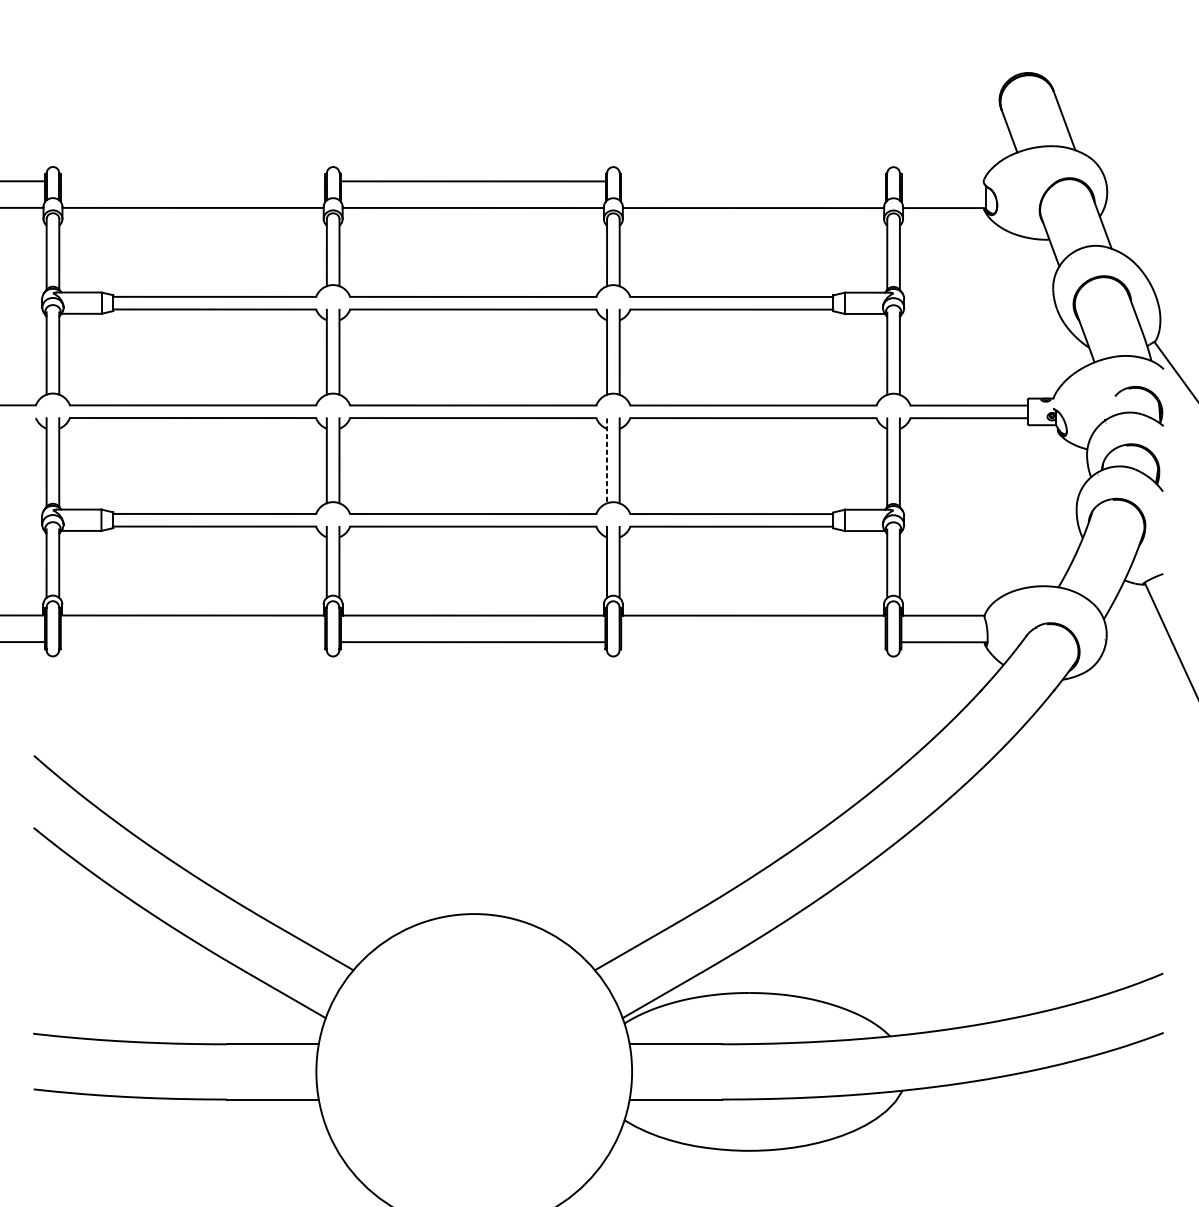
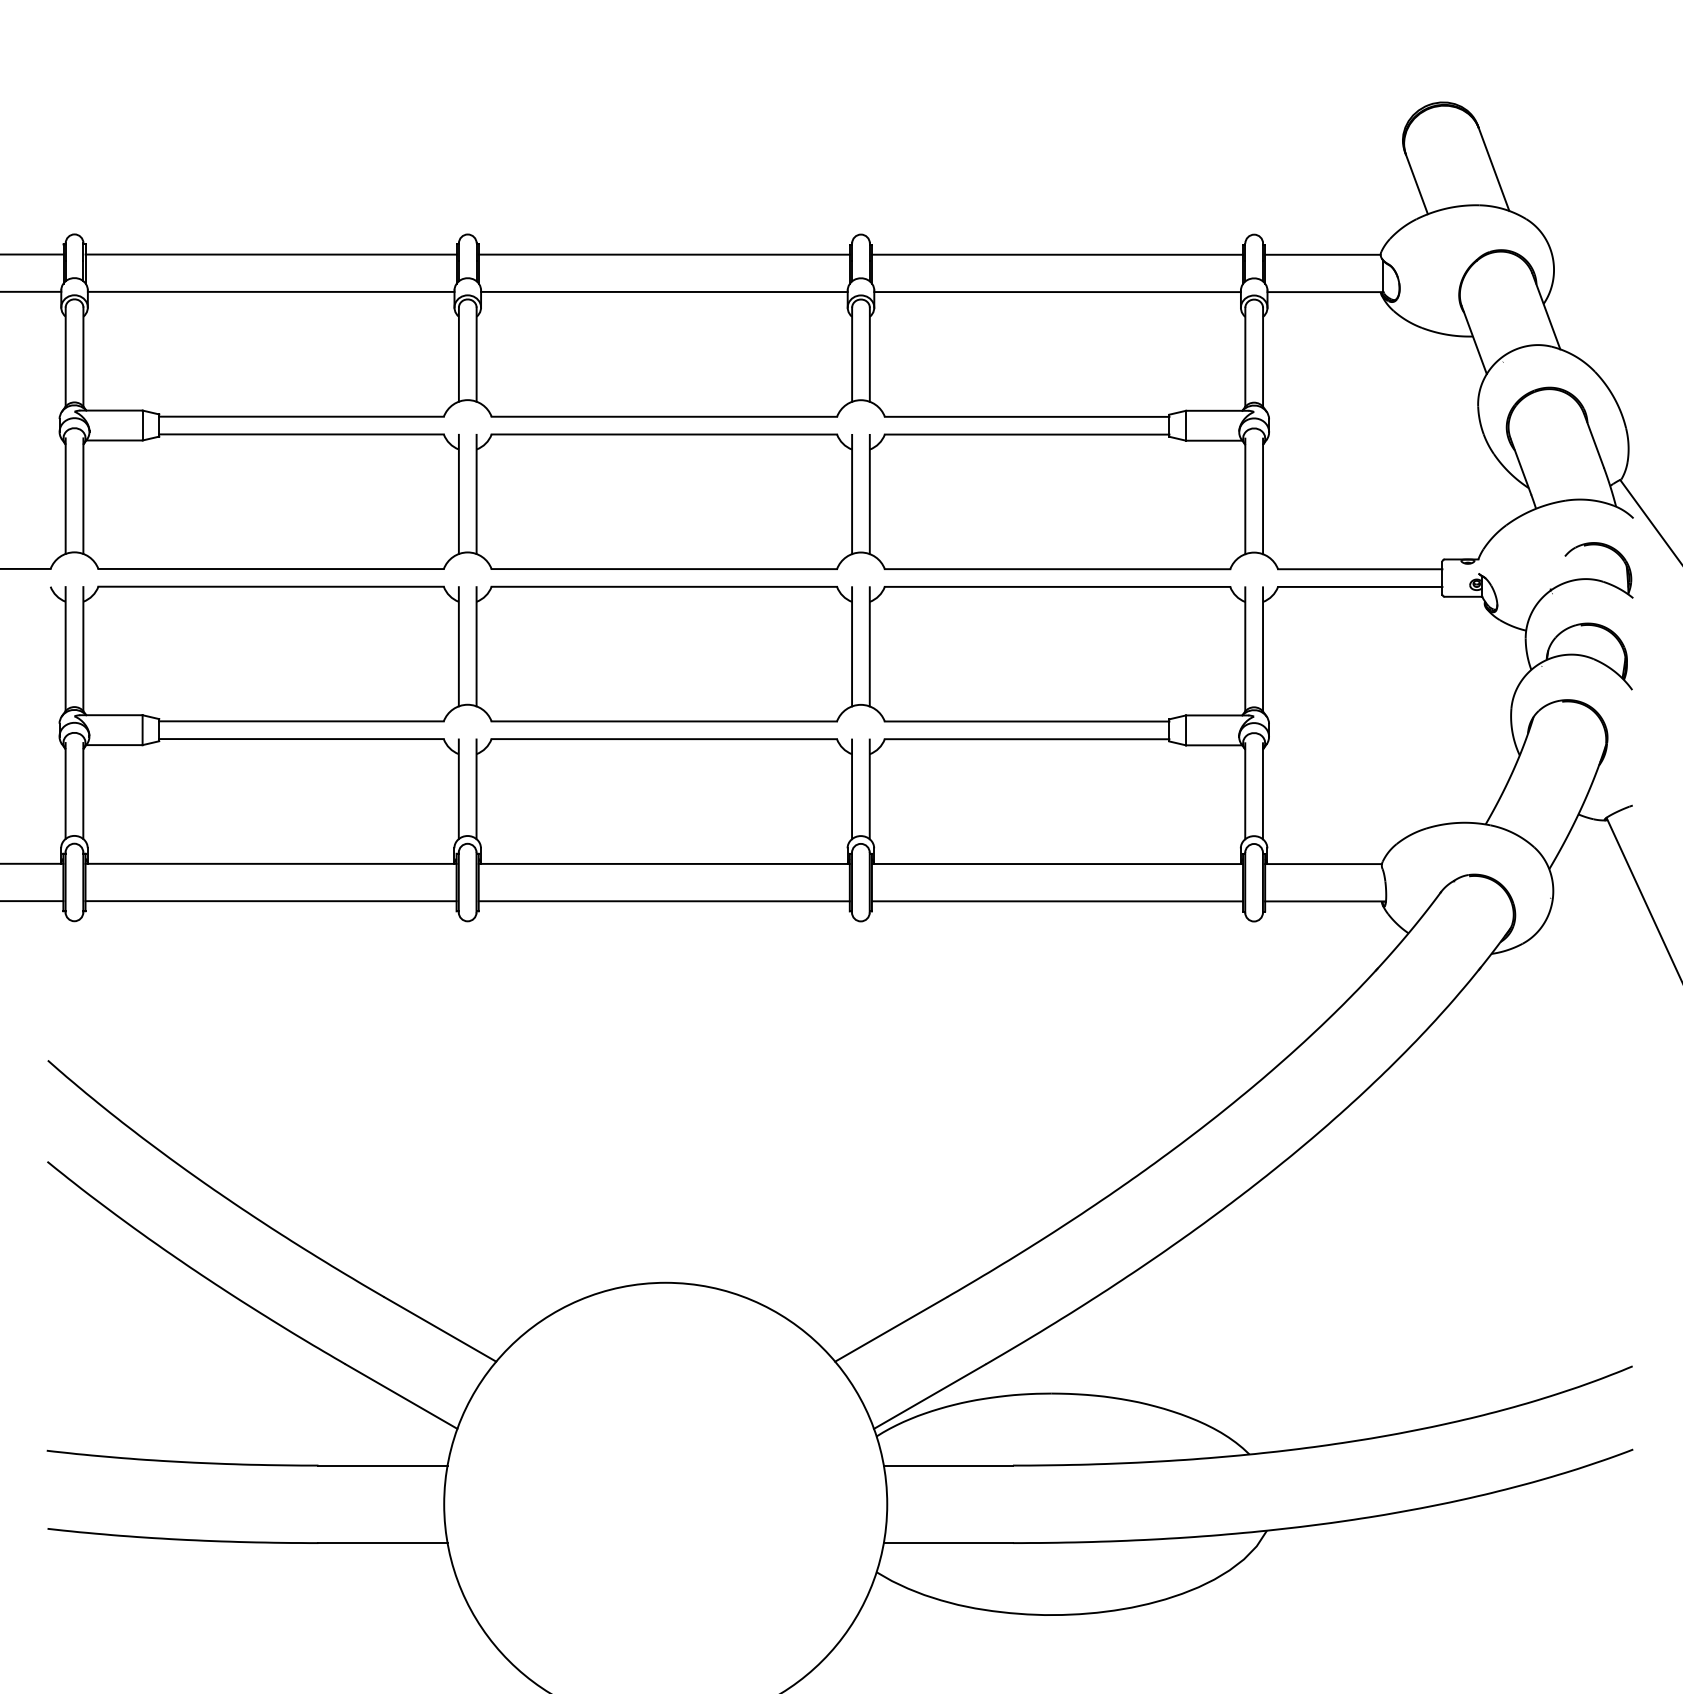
line: (192, 181) -> (270, 254), added
line: (753, 181) -> (1057, 254), added
line: (942, 181) -> (1322, 254), added
line: (607, 460) -> (852, 646), dashed -> solid
line: (192, 642) -> (270, 901), added
line: (753, 642) -> (1057, 901), added

